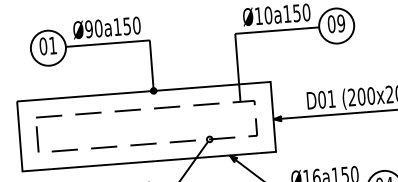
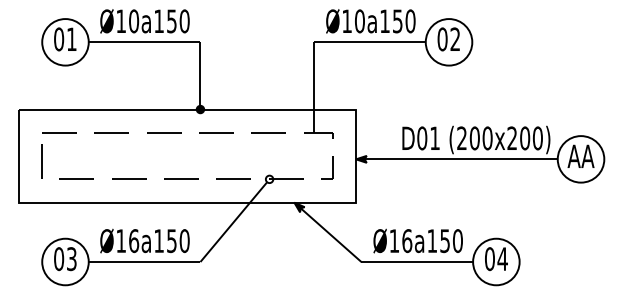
text: (341, 23) -> (455, 39), 09 -> 02
text: (89, 29) -> (121, 21), Ø90a150 -> Ø10a150

